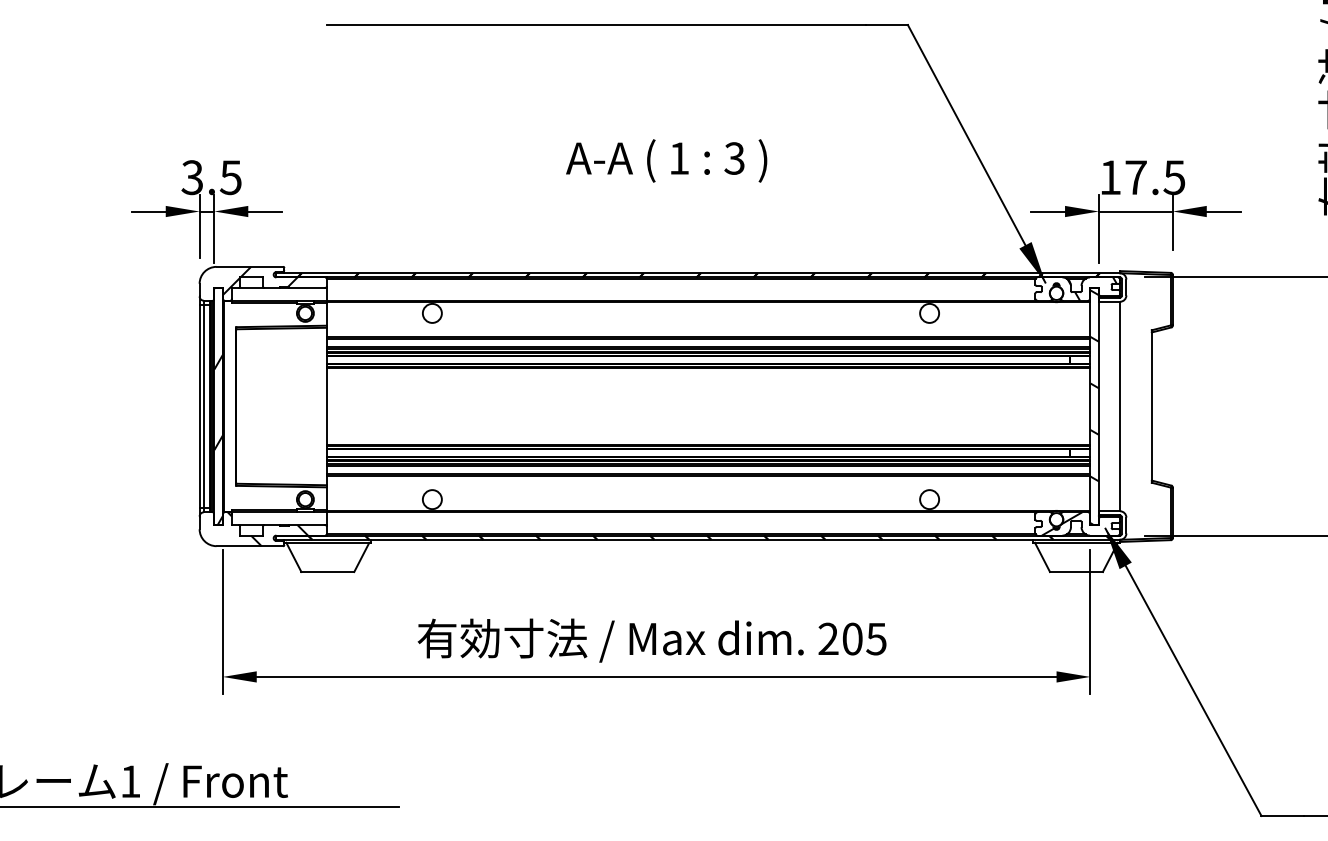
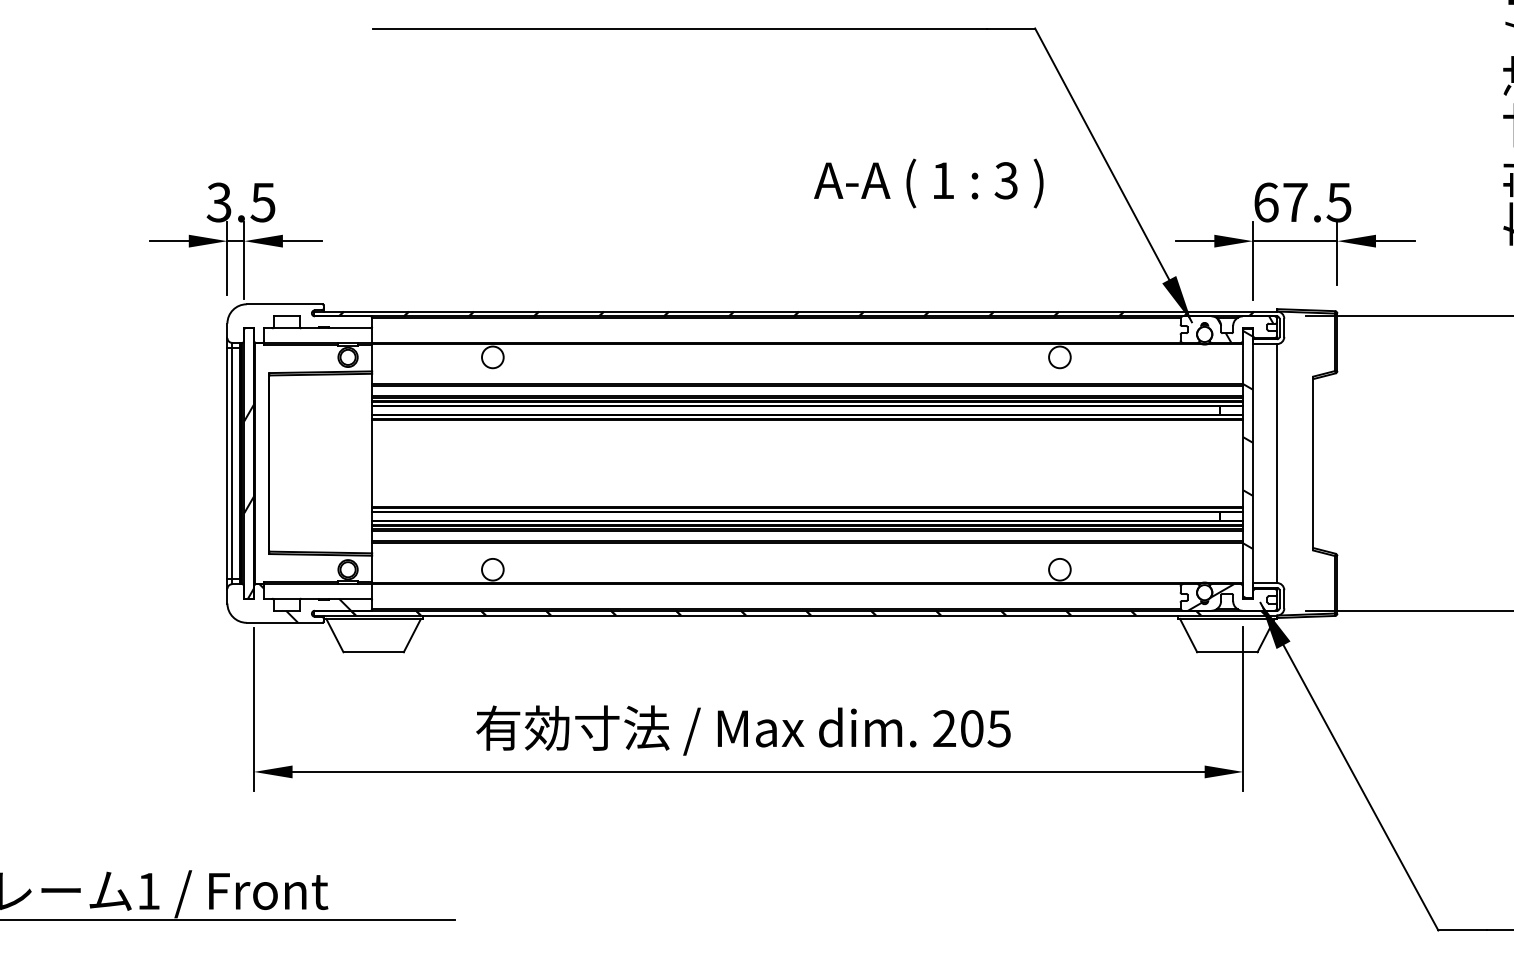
text: (666, 160) -> (928, 182), moved
text: (1110, 177) -> (1266, 202), 17.5 -> 67.5
hatch: (260, 280) -> (296, 319), removed

